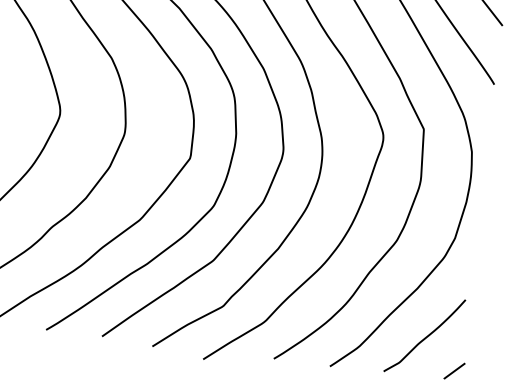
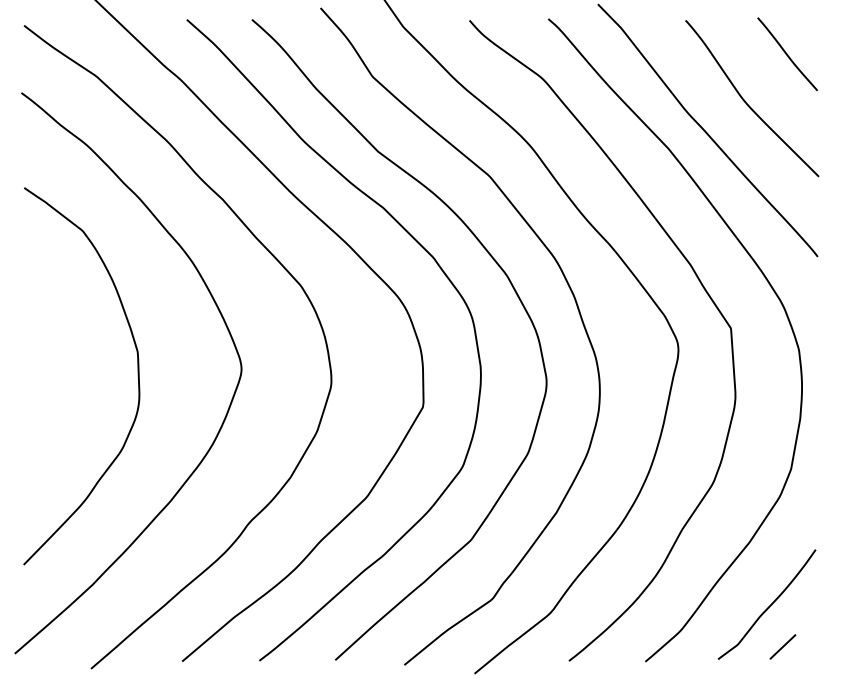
line: (454, 370) -> (782, 646), moved

